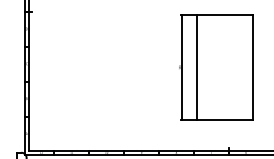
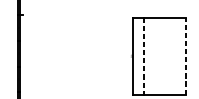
line: (253, 66) -> (185, 55), solid -> dashed
line: (197, 67) -> (144, 56), solid -> dashed

